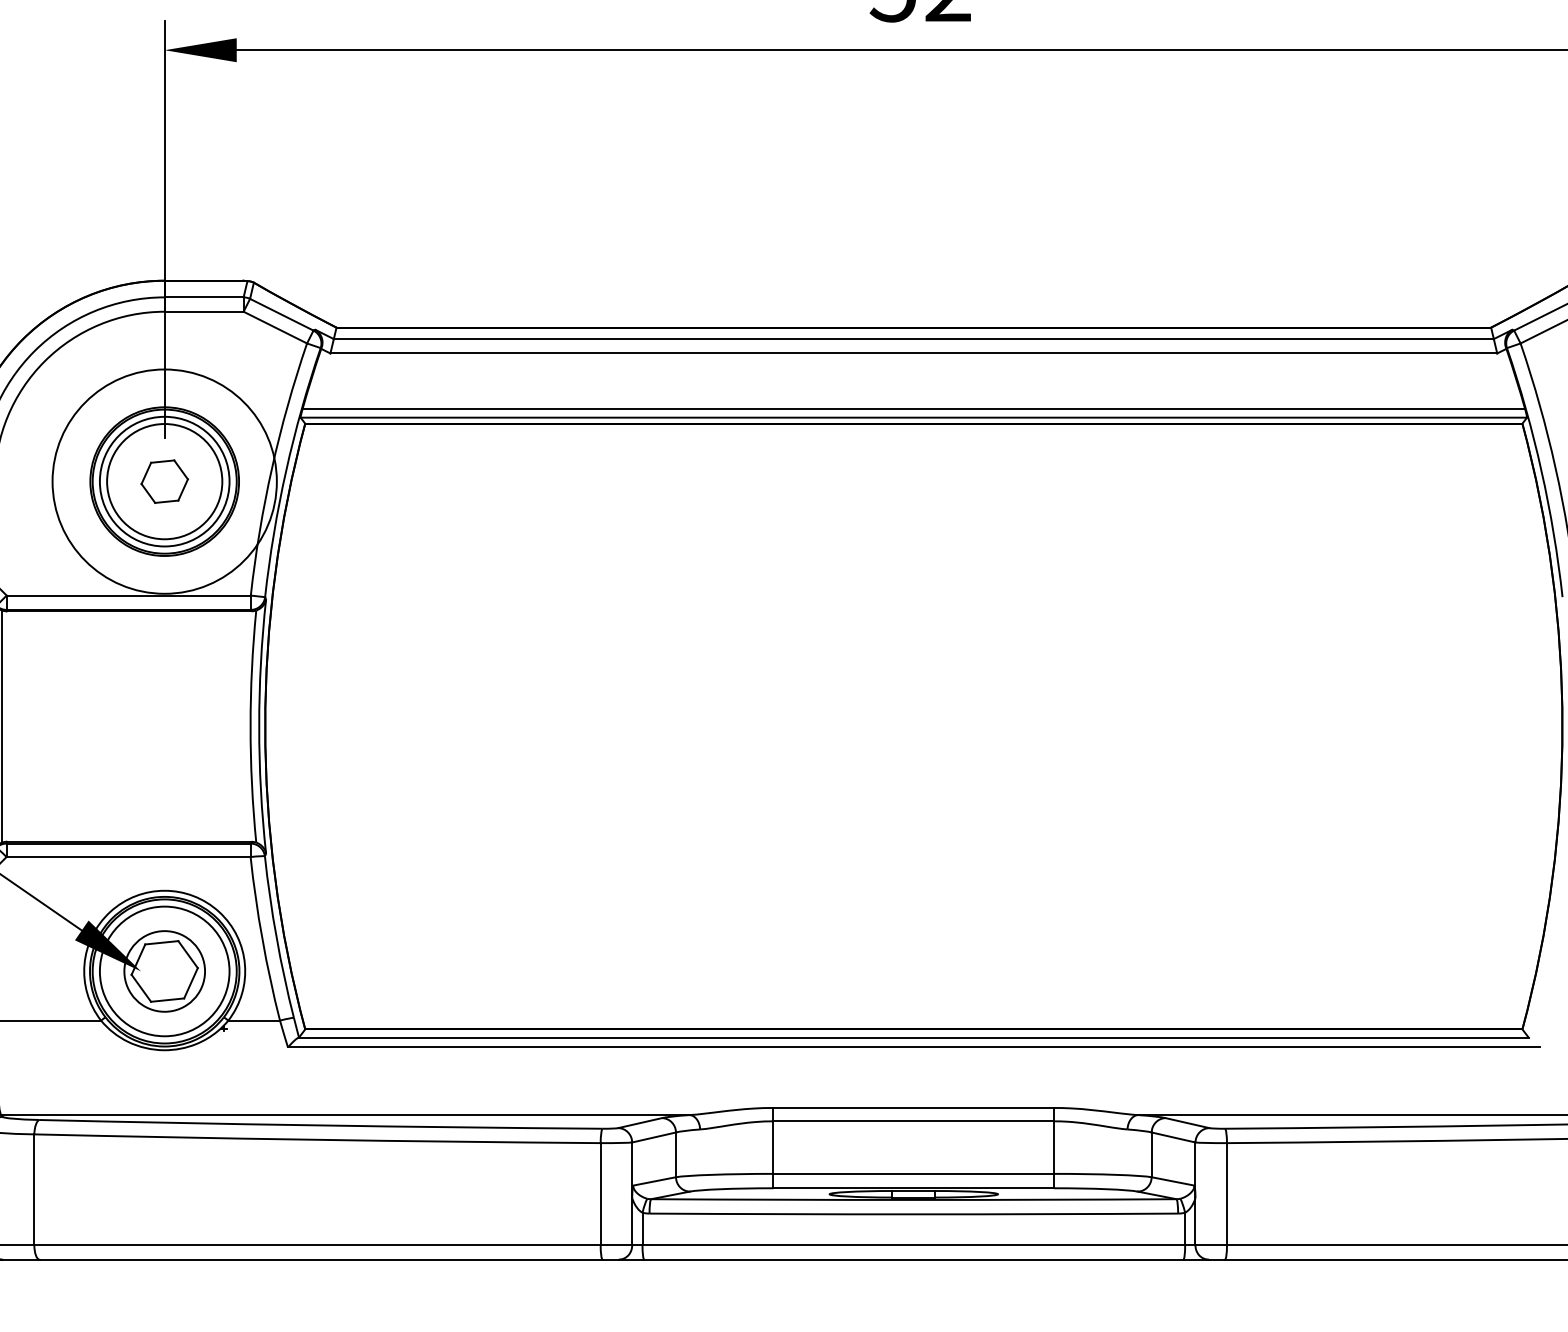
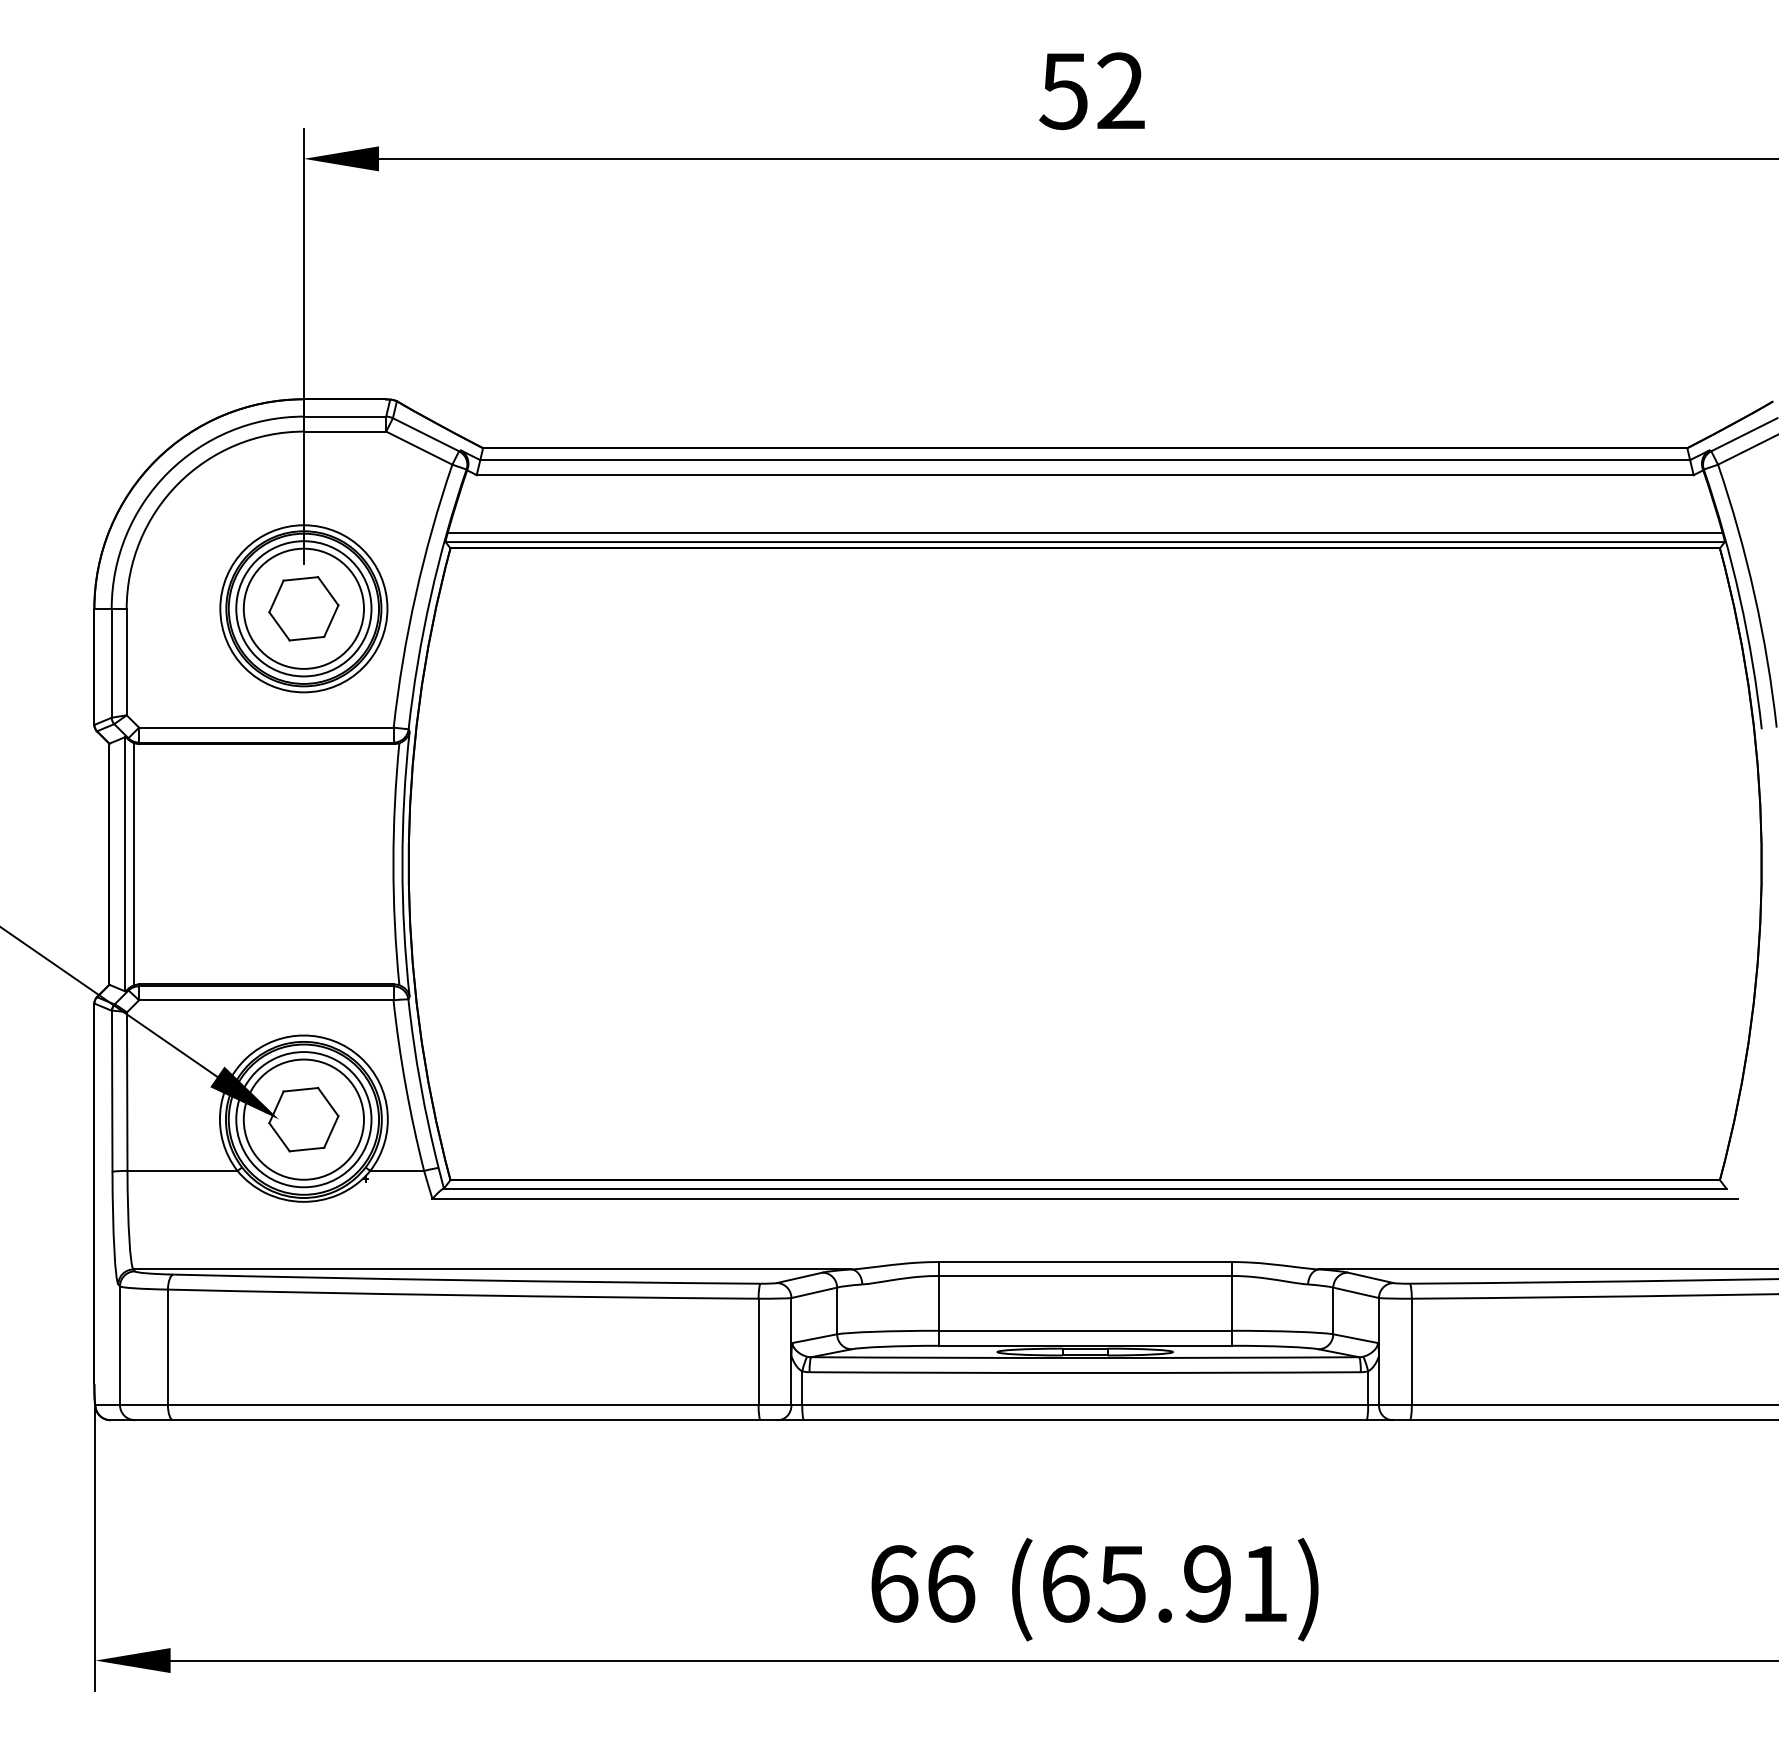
circle: (164, 481) -> (303, 608), size x0.71
part: (164, 481) -> (303, 608), size x1.43
circle: (164, 971) -> (303, 1119), size x1.43

